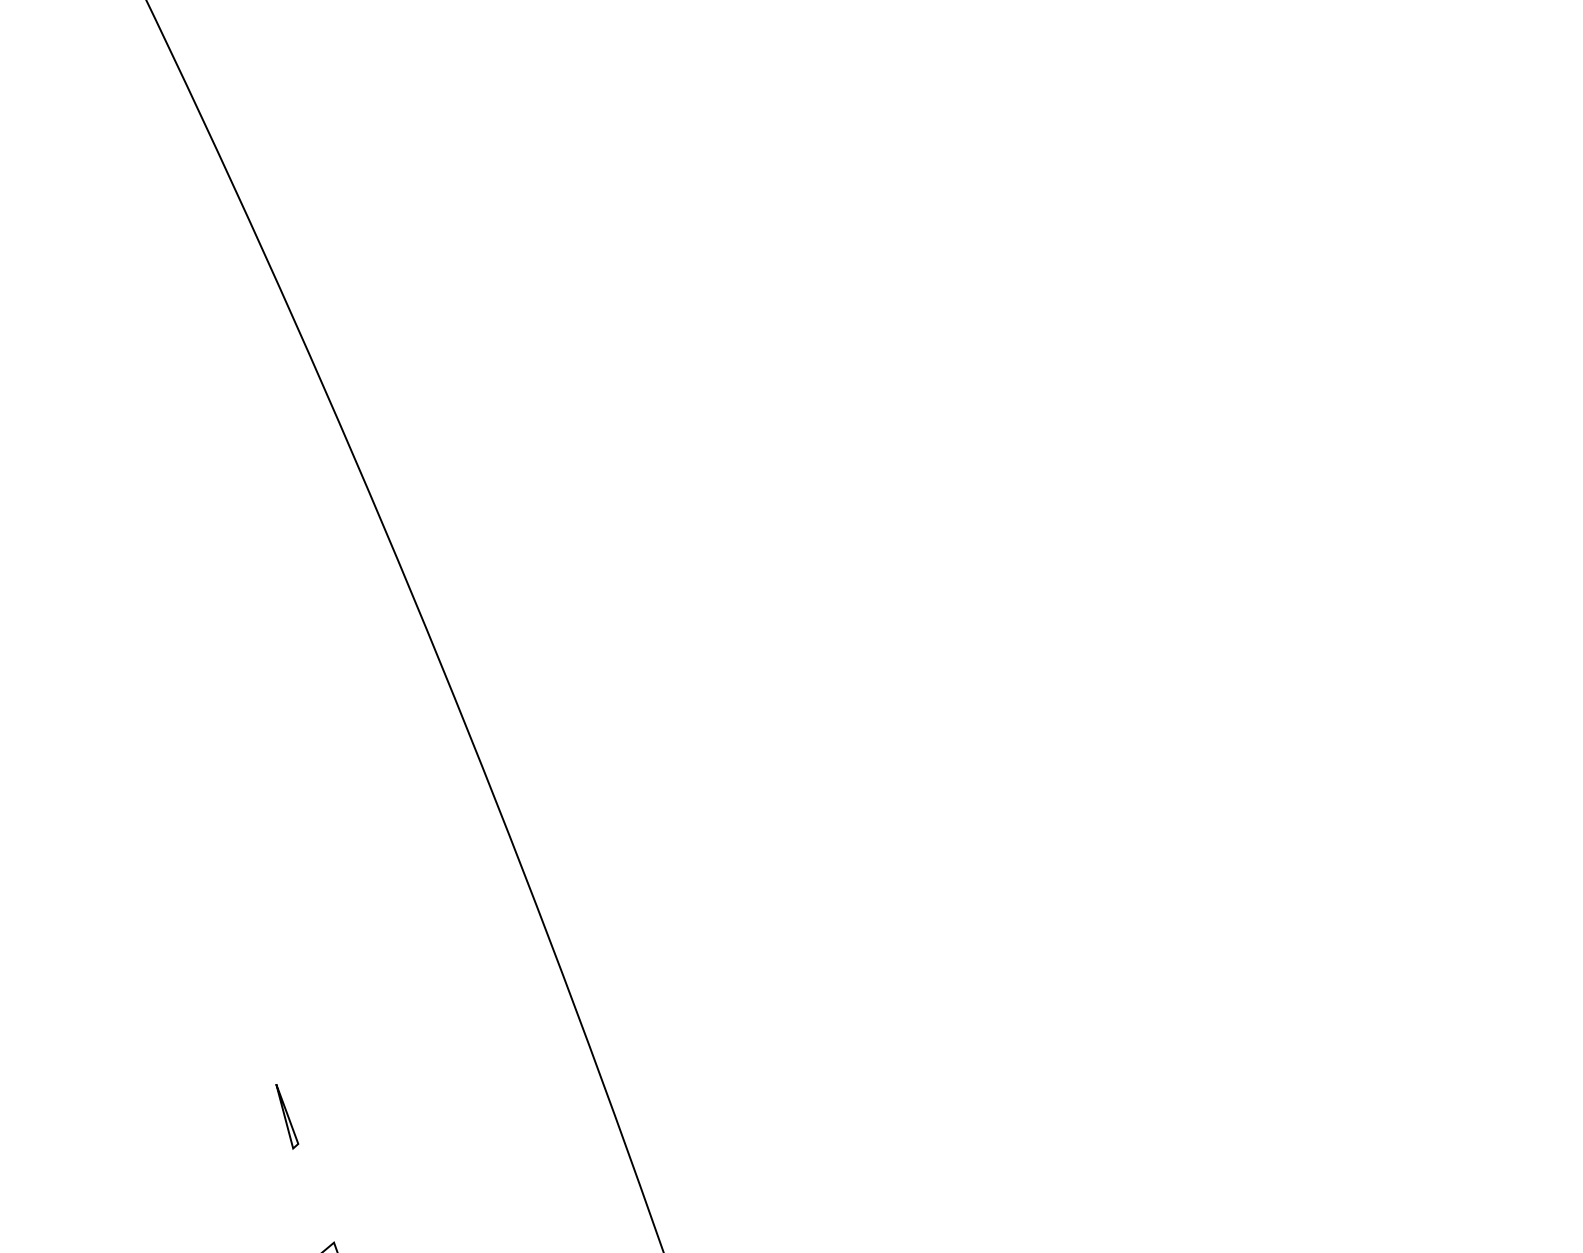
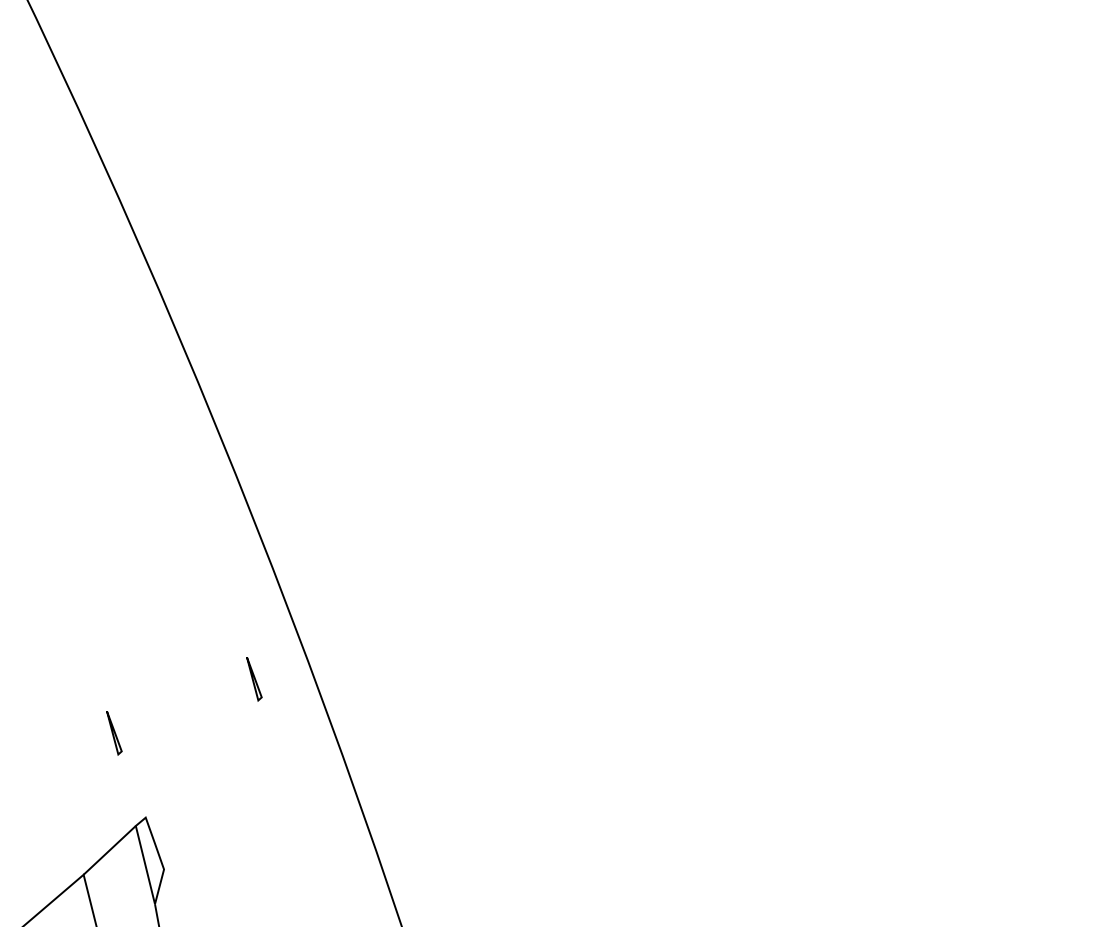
part: (496, 1036) -> (254, 679), added

